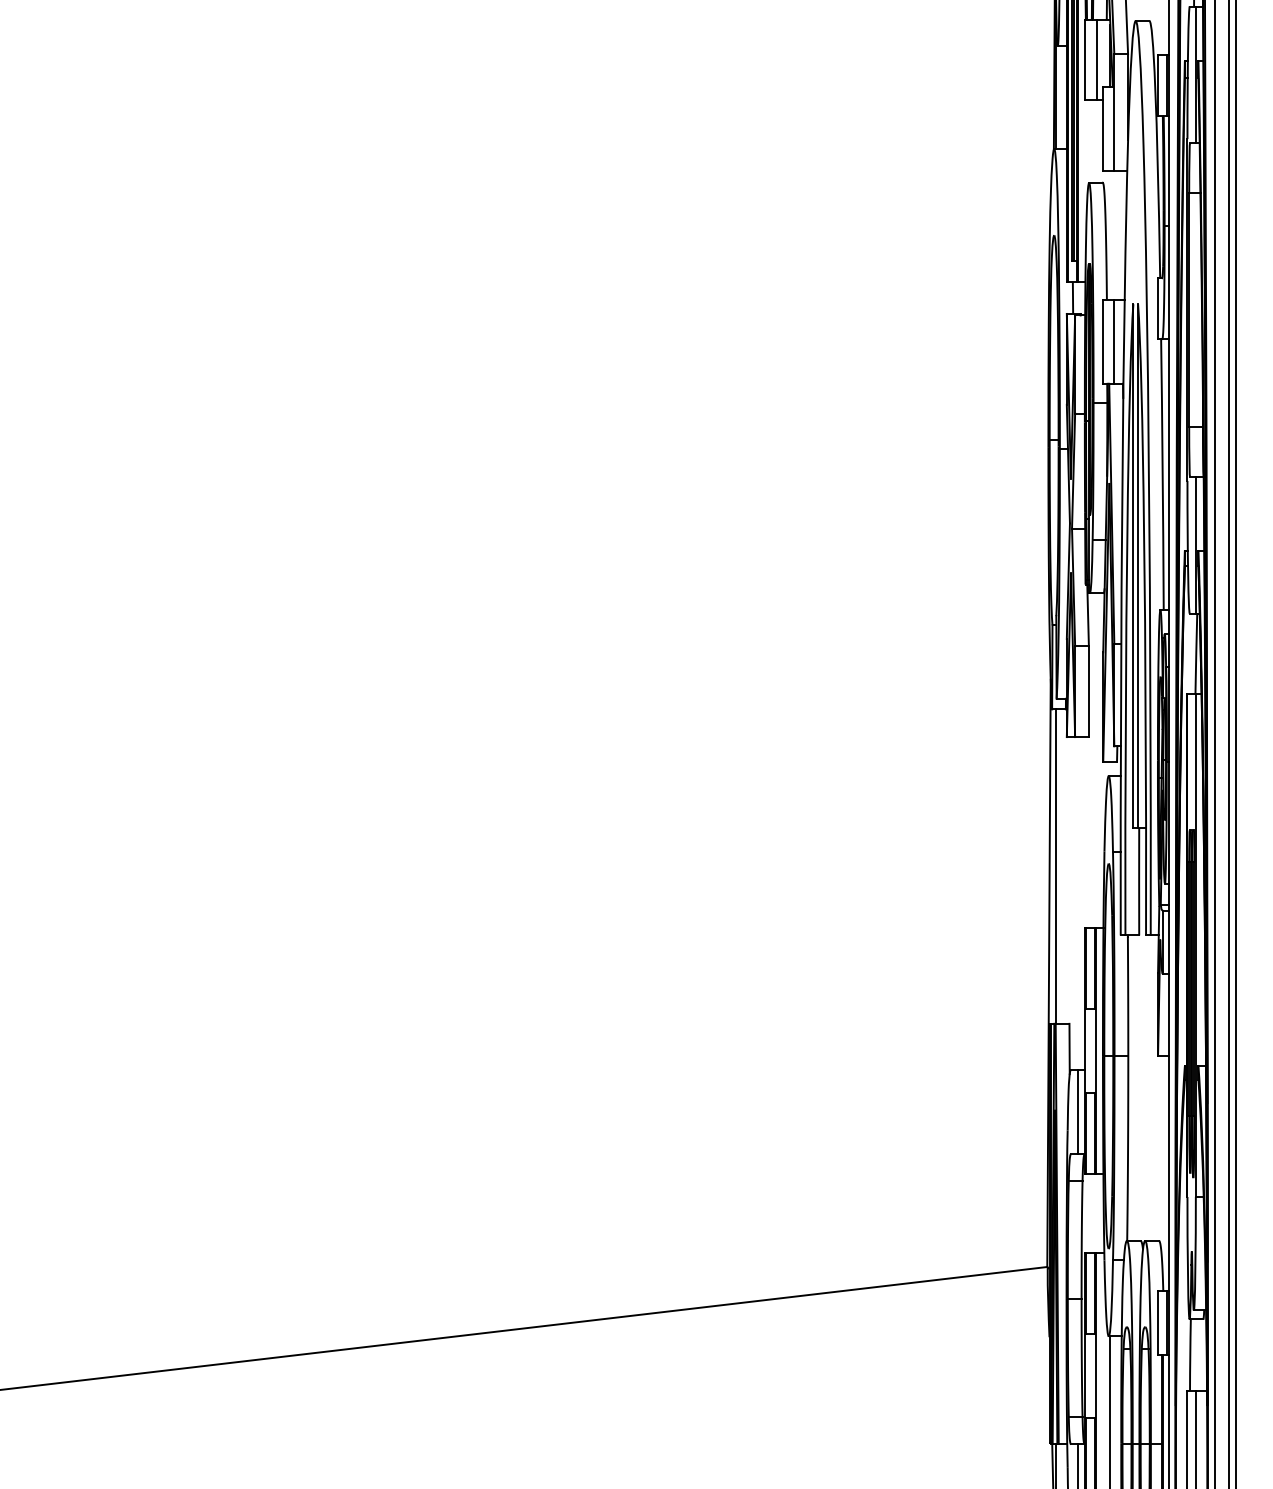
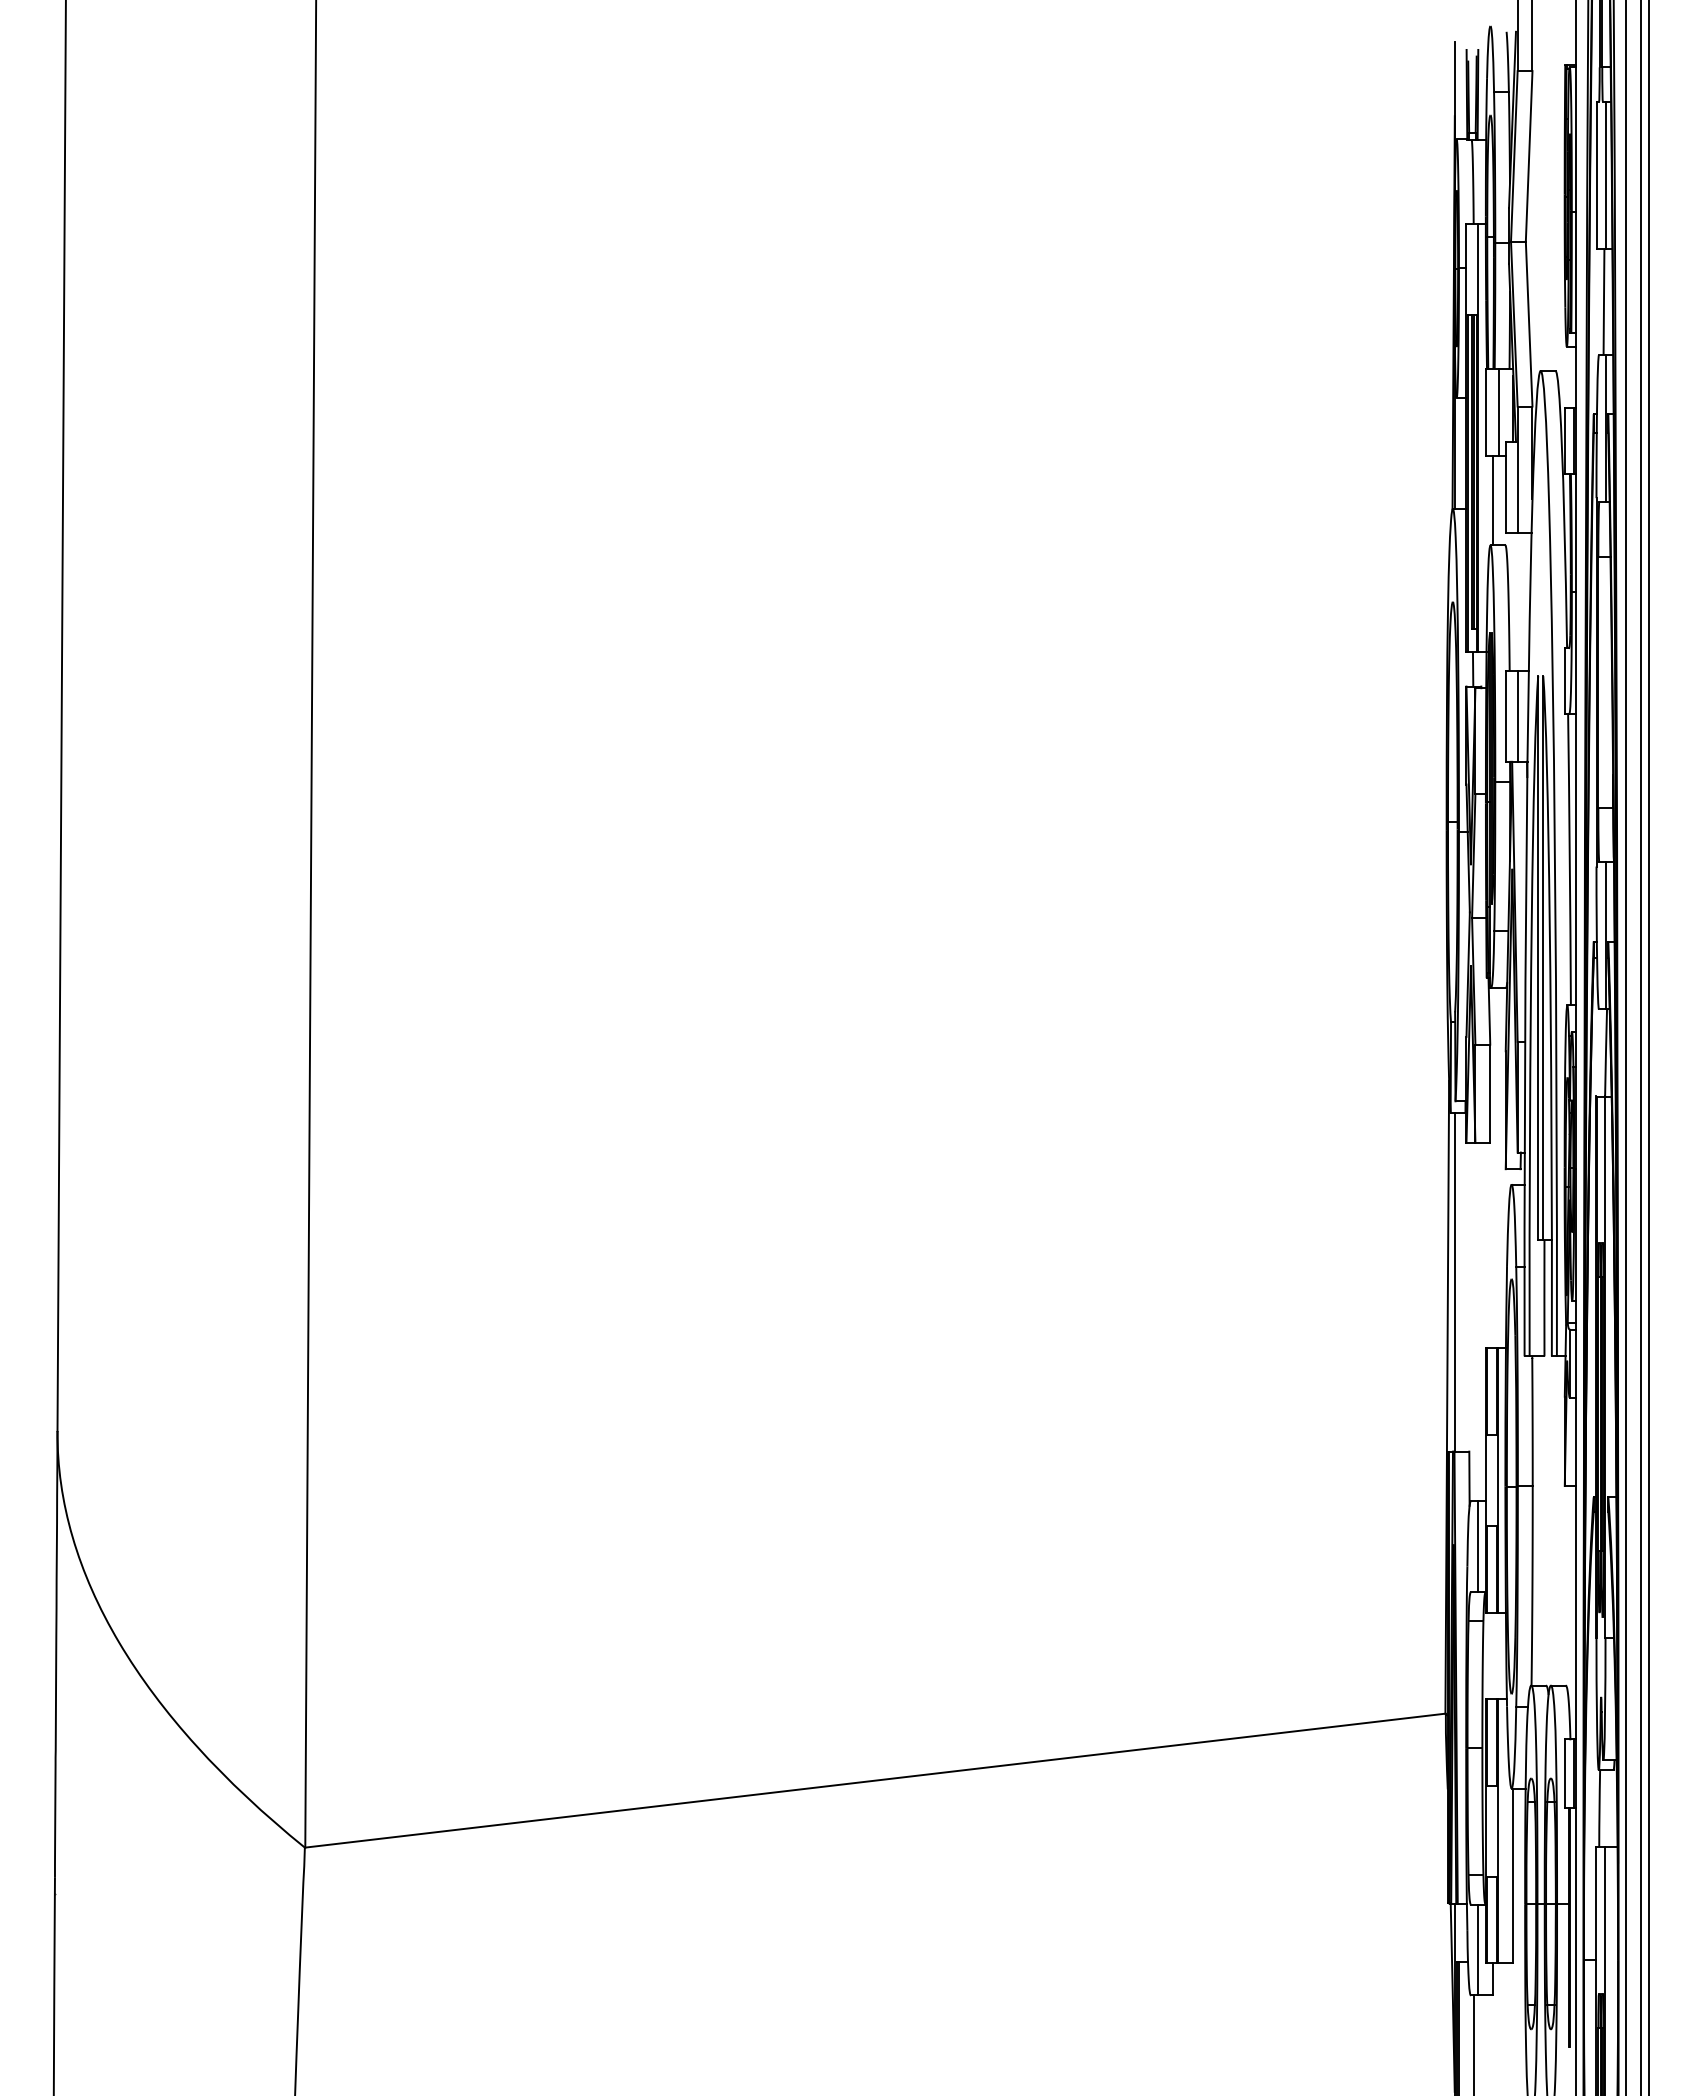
line: (1091, 141) -> (1493, 500), added

